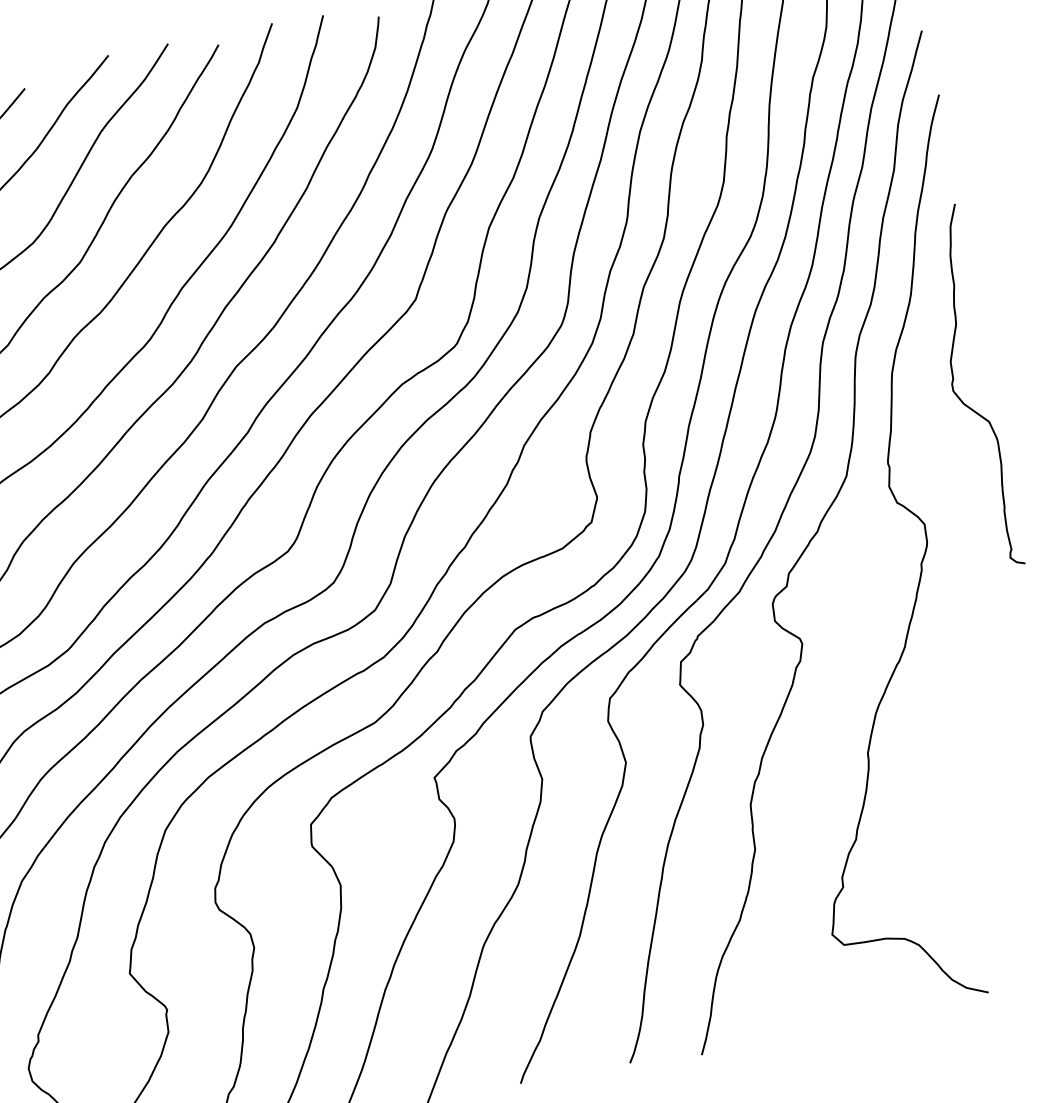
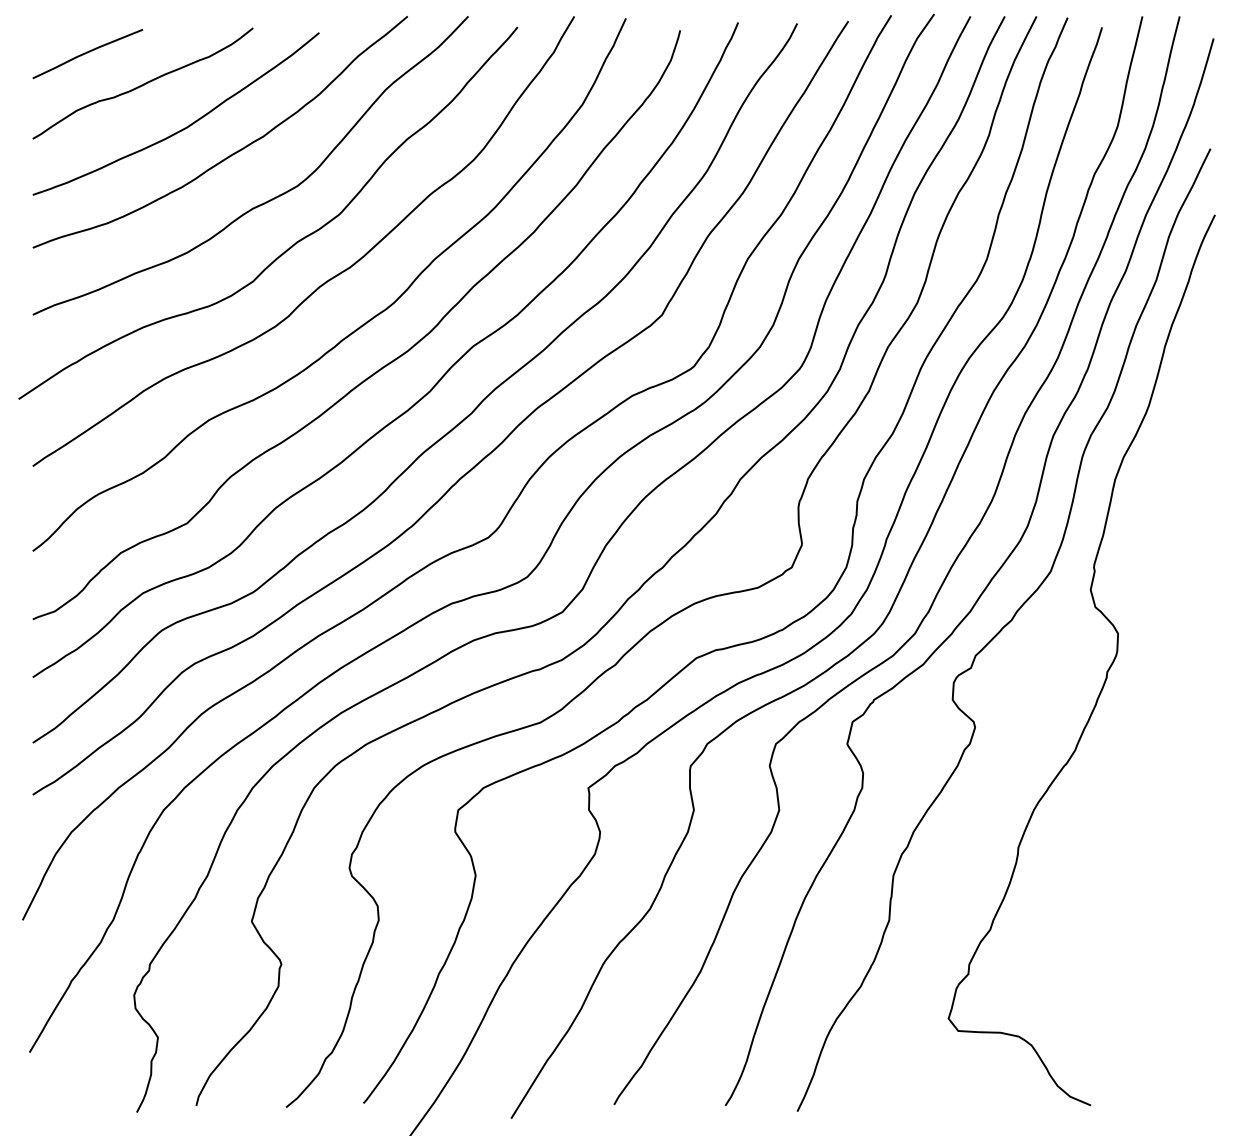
curve: (958, 396) -> (1176, 514), removed

